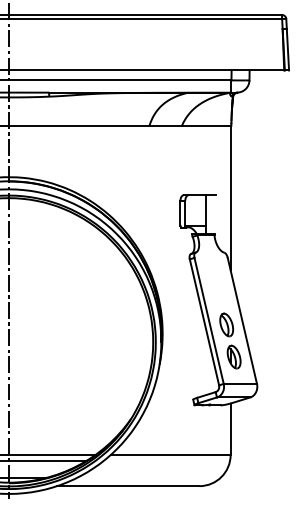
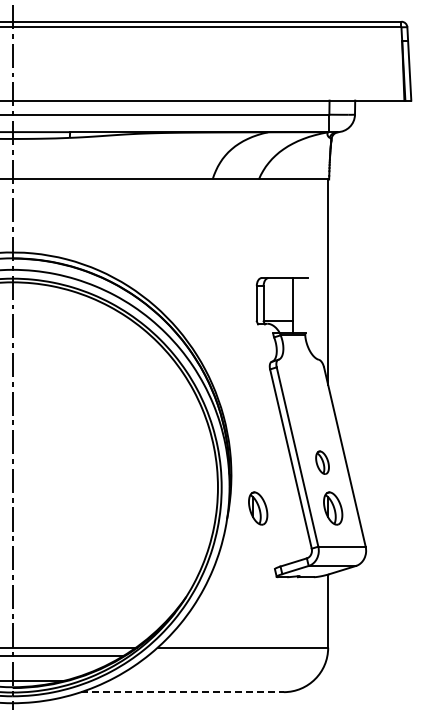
part: (226, 324) -> (322, 462), size x0.7
part: (181, 357) -> (258, 508), added
line: (128, 486) -> (182, 692), solid -> dashed

